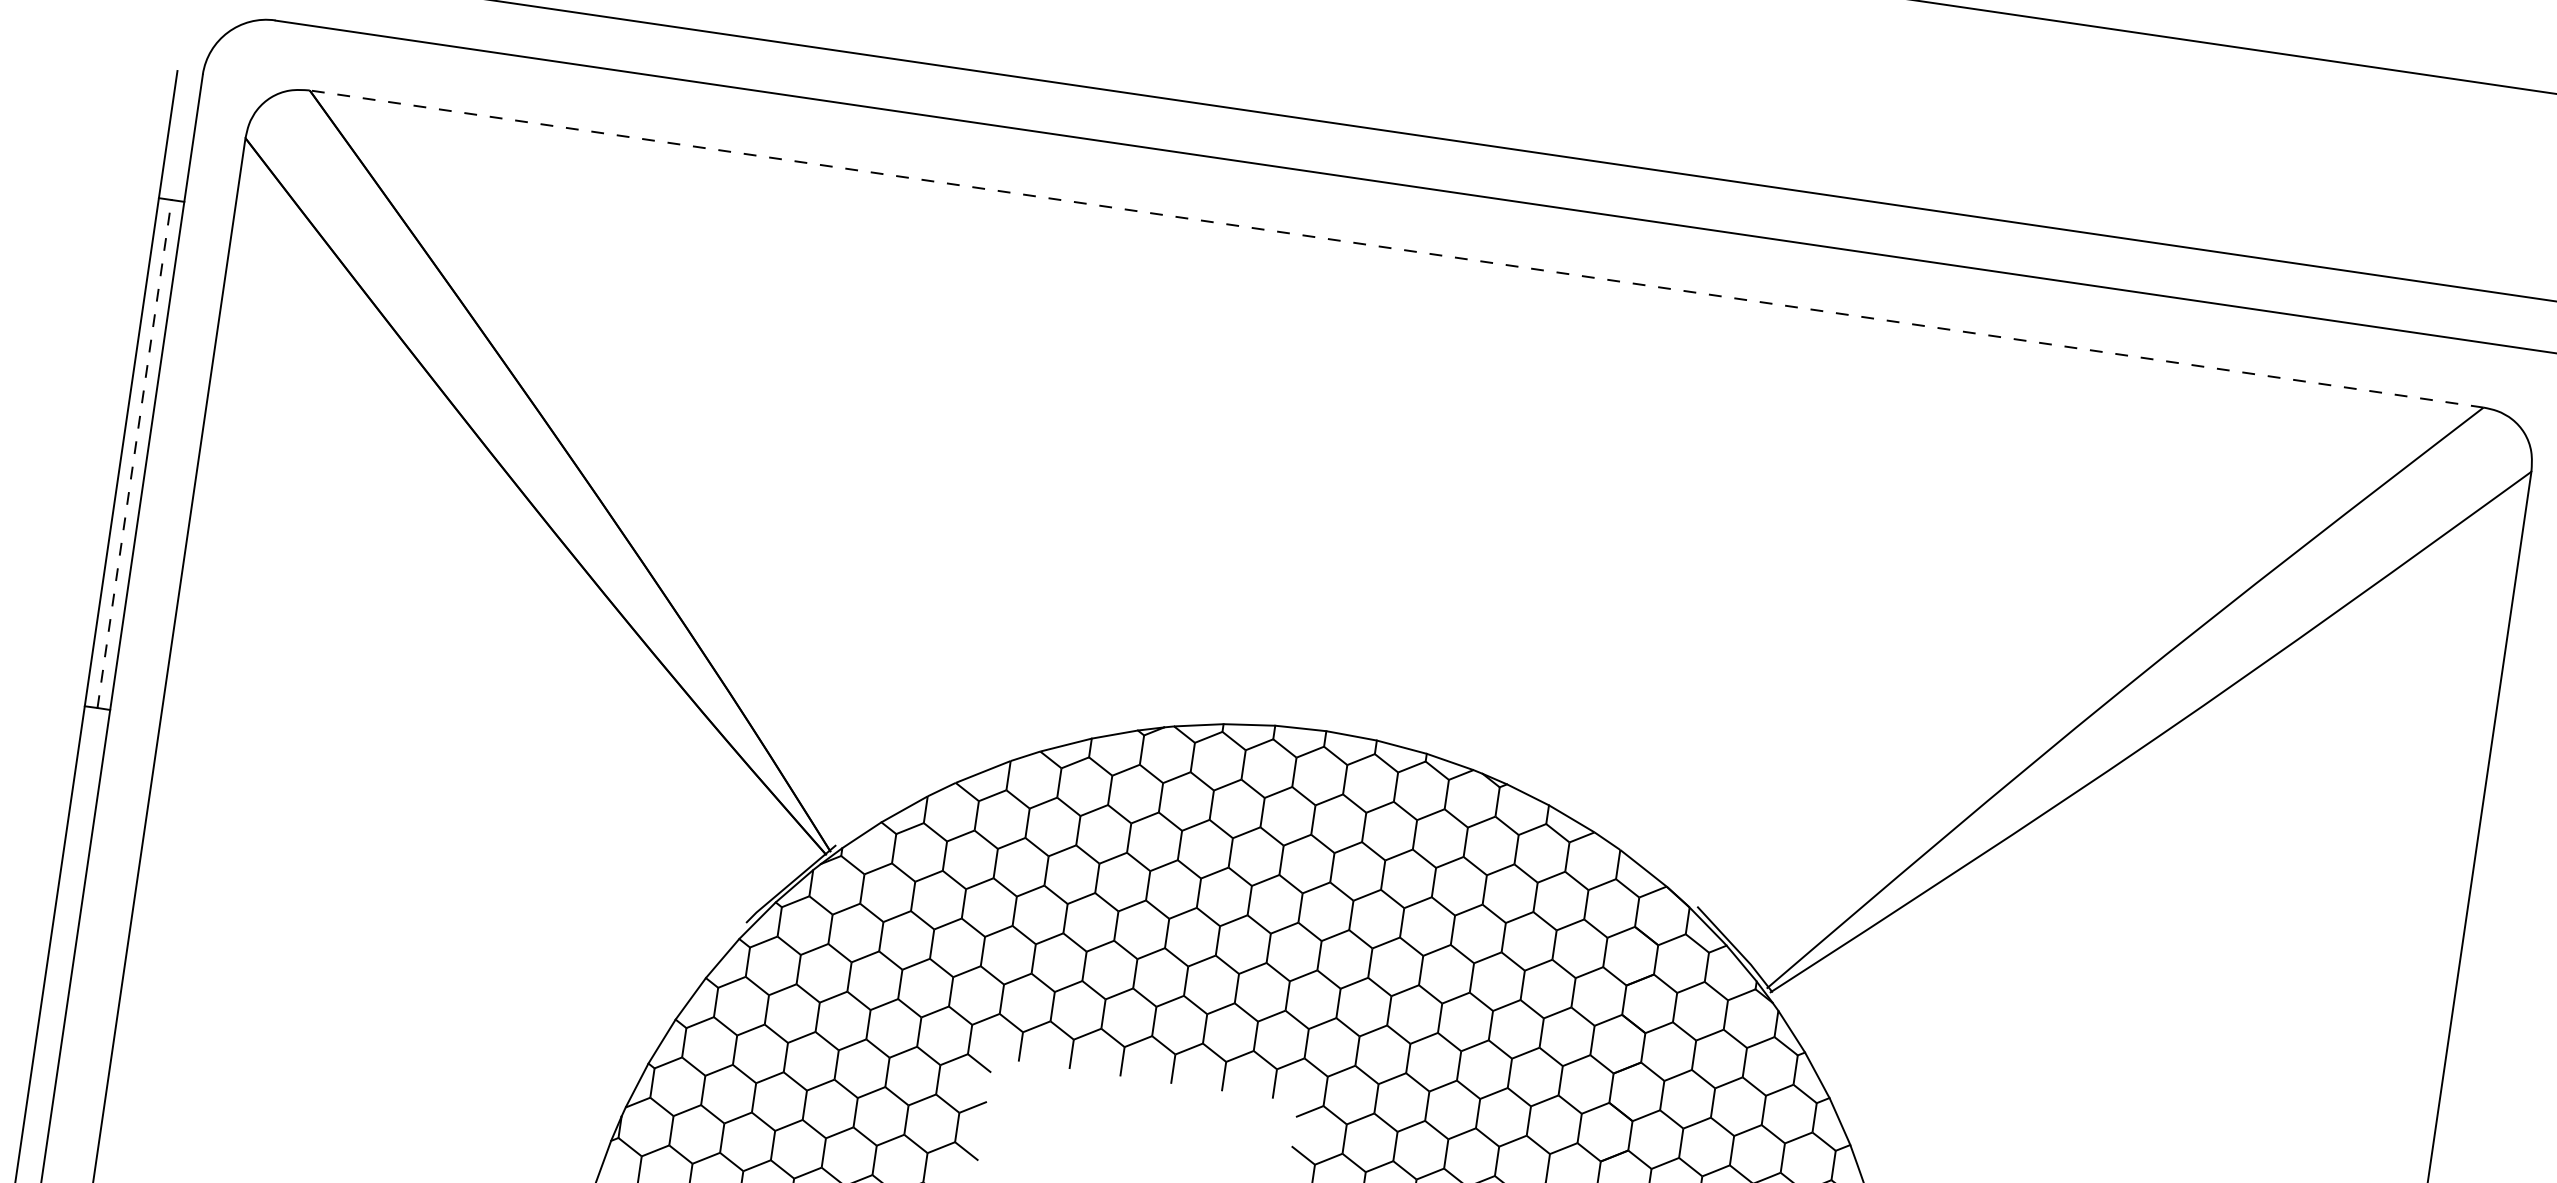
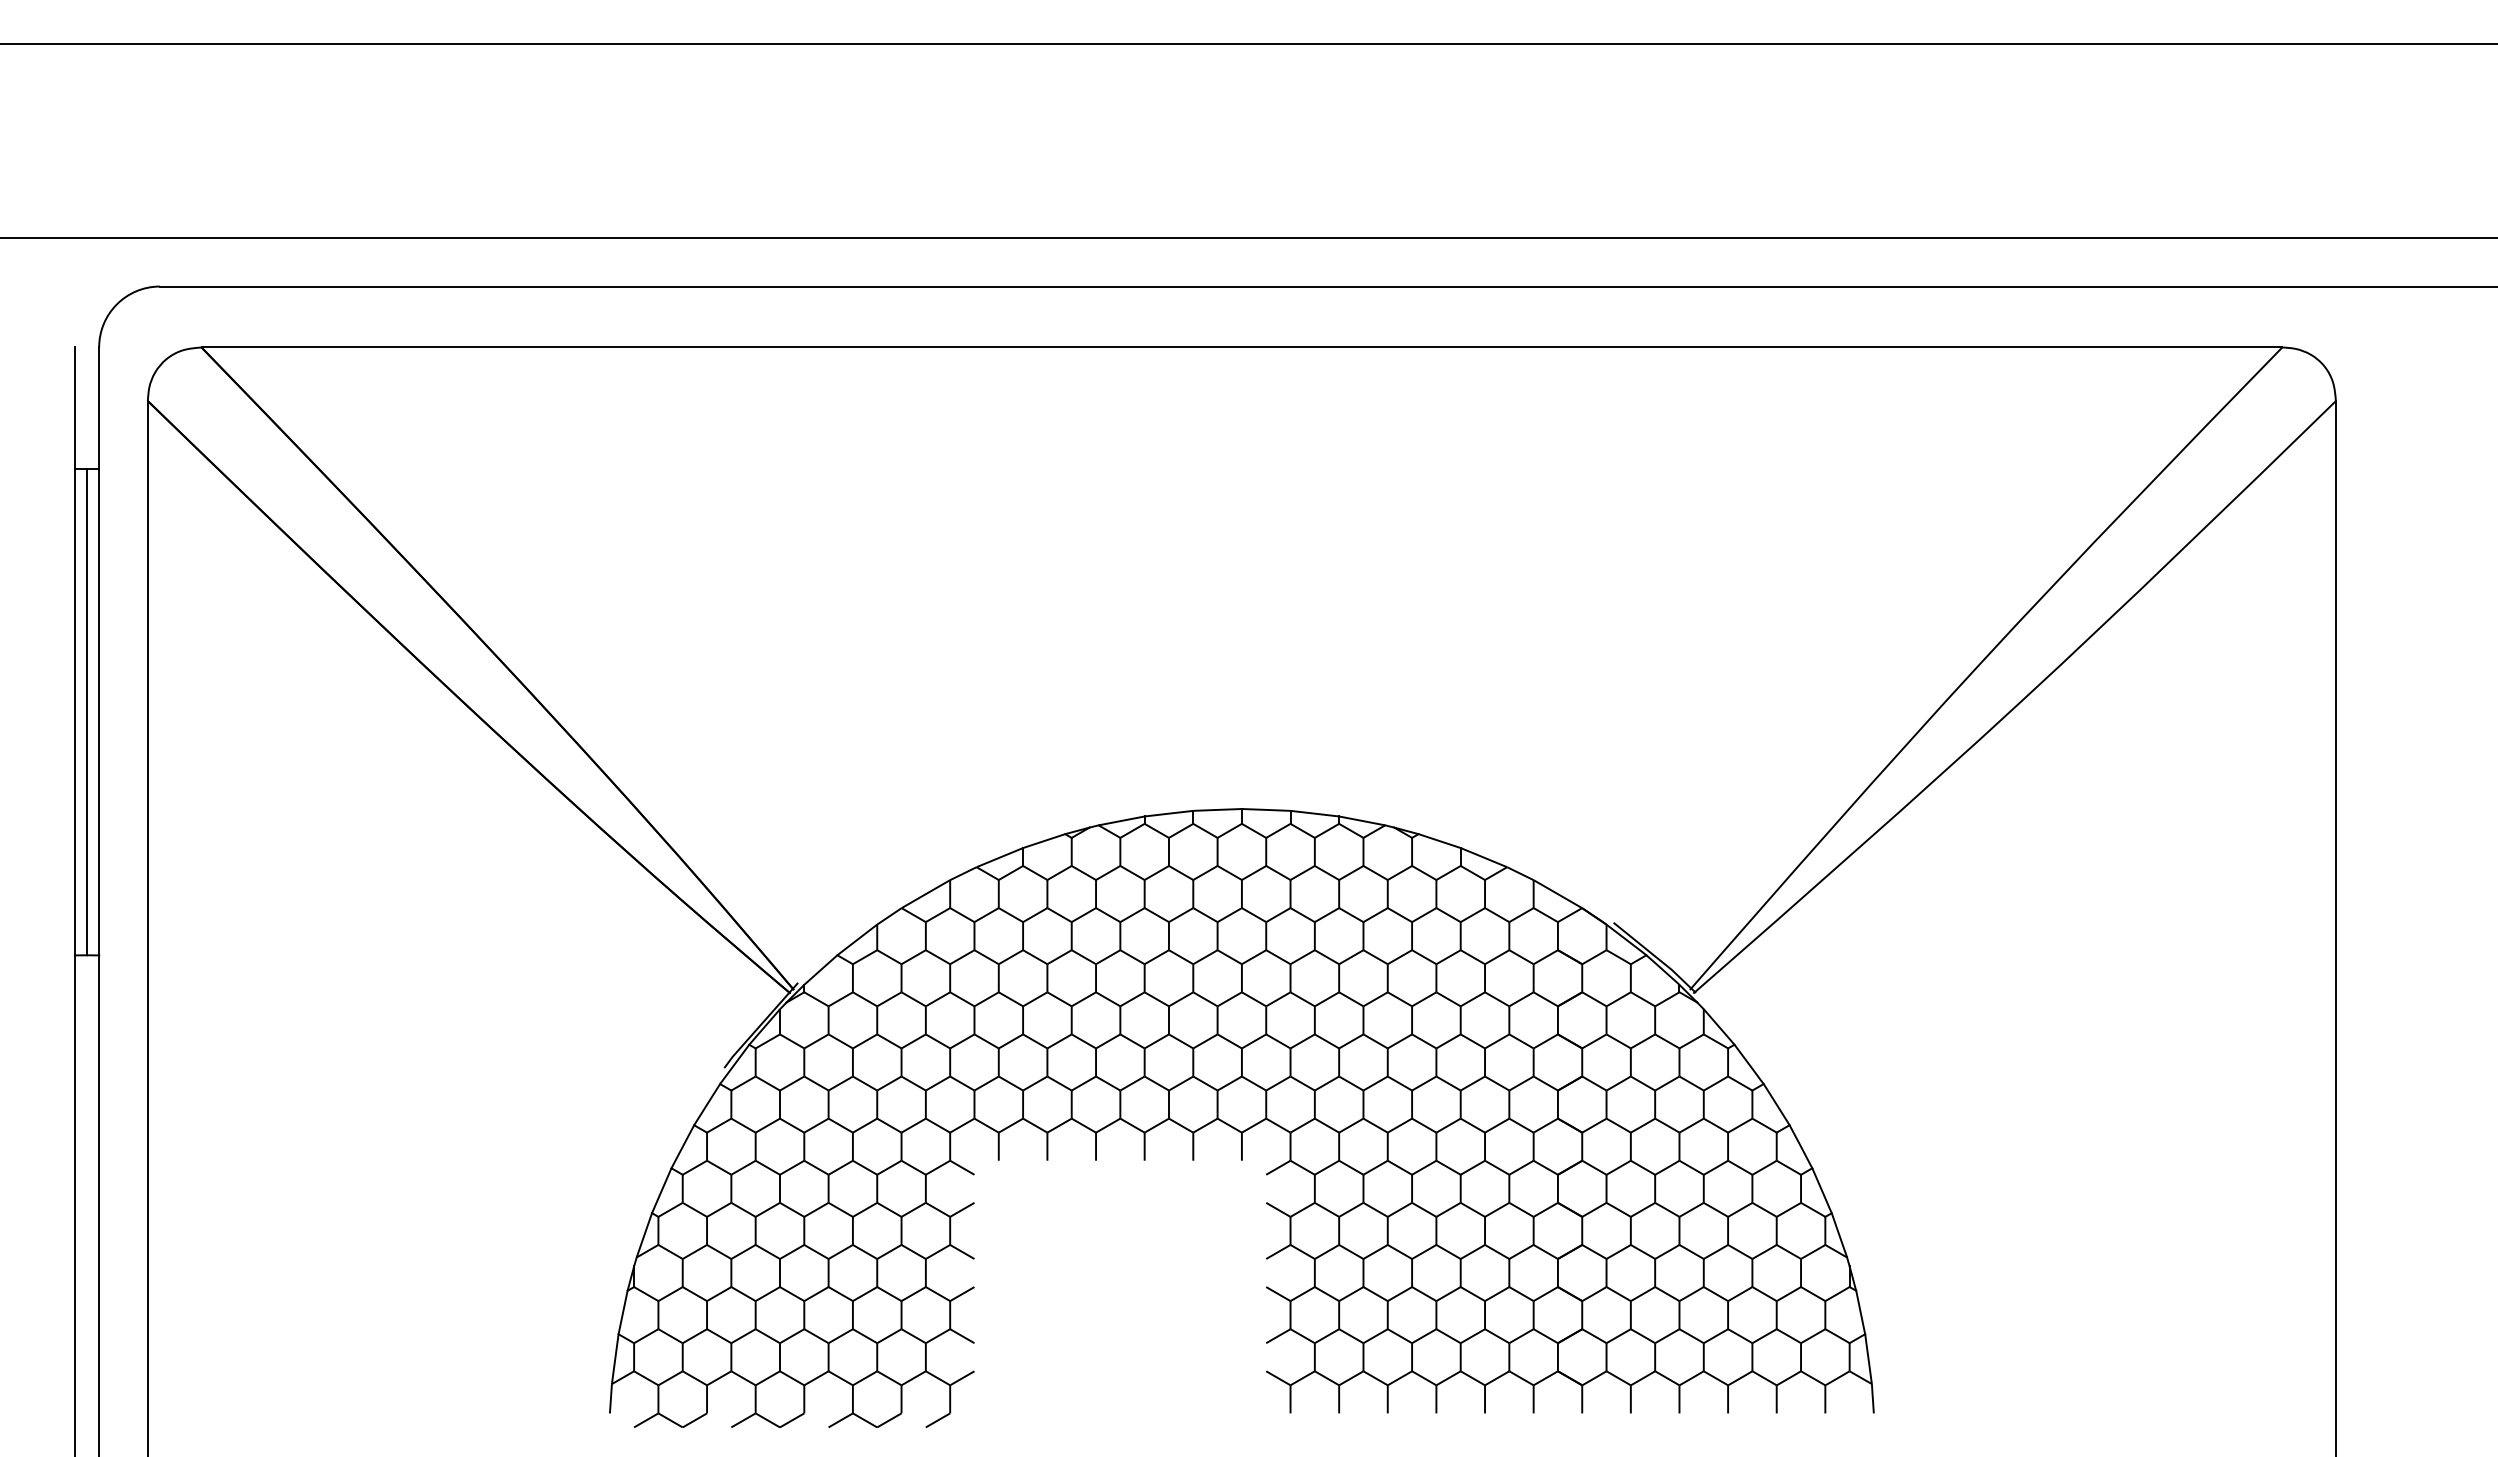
line: (1396, 248) -> (1241, 347), dashed -> solid
line: (135, 453) -> (87, 711), dashed -> solid

